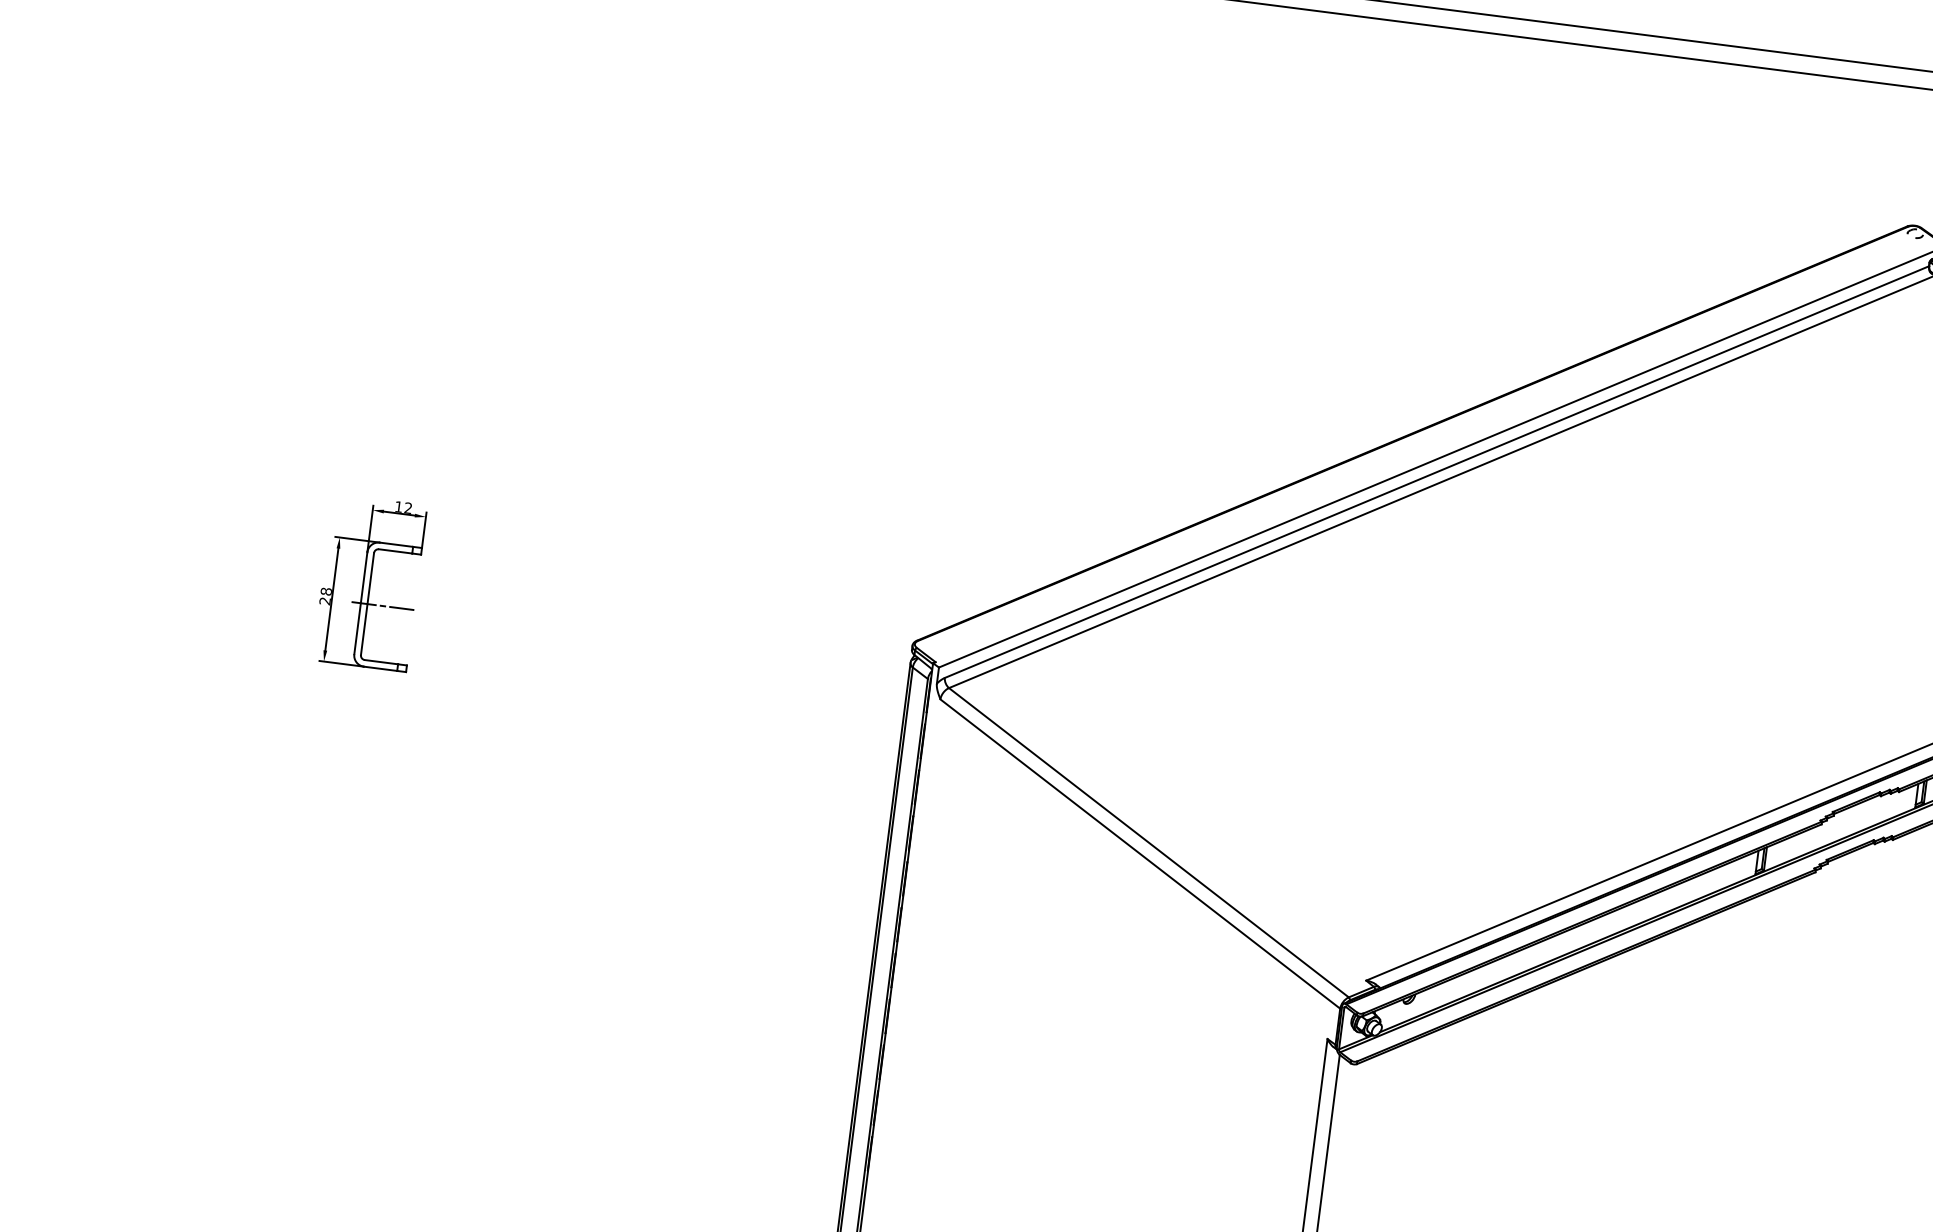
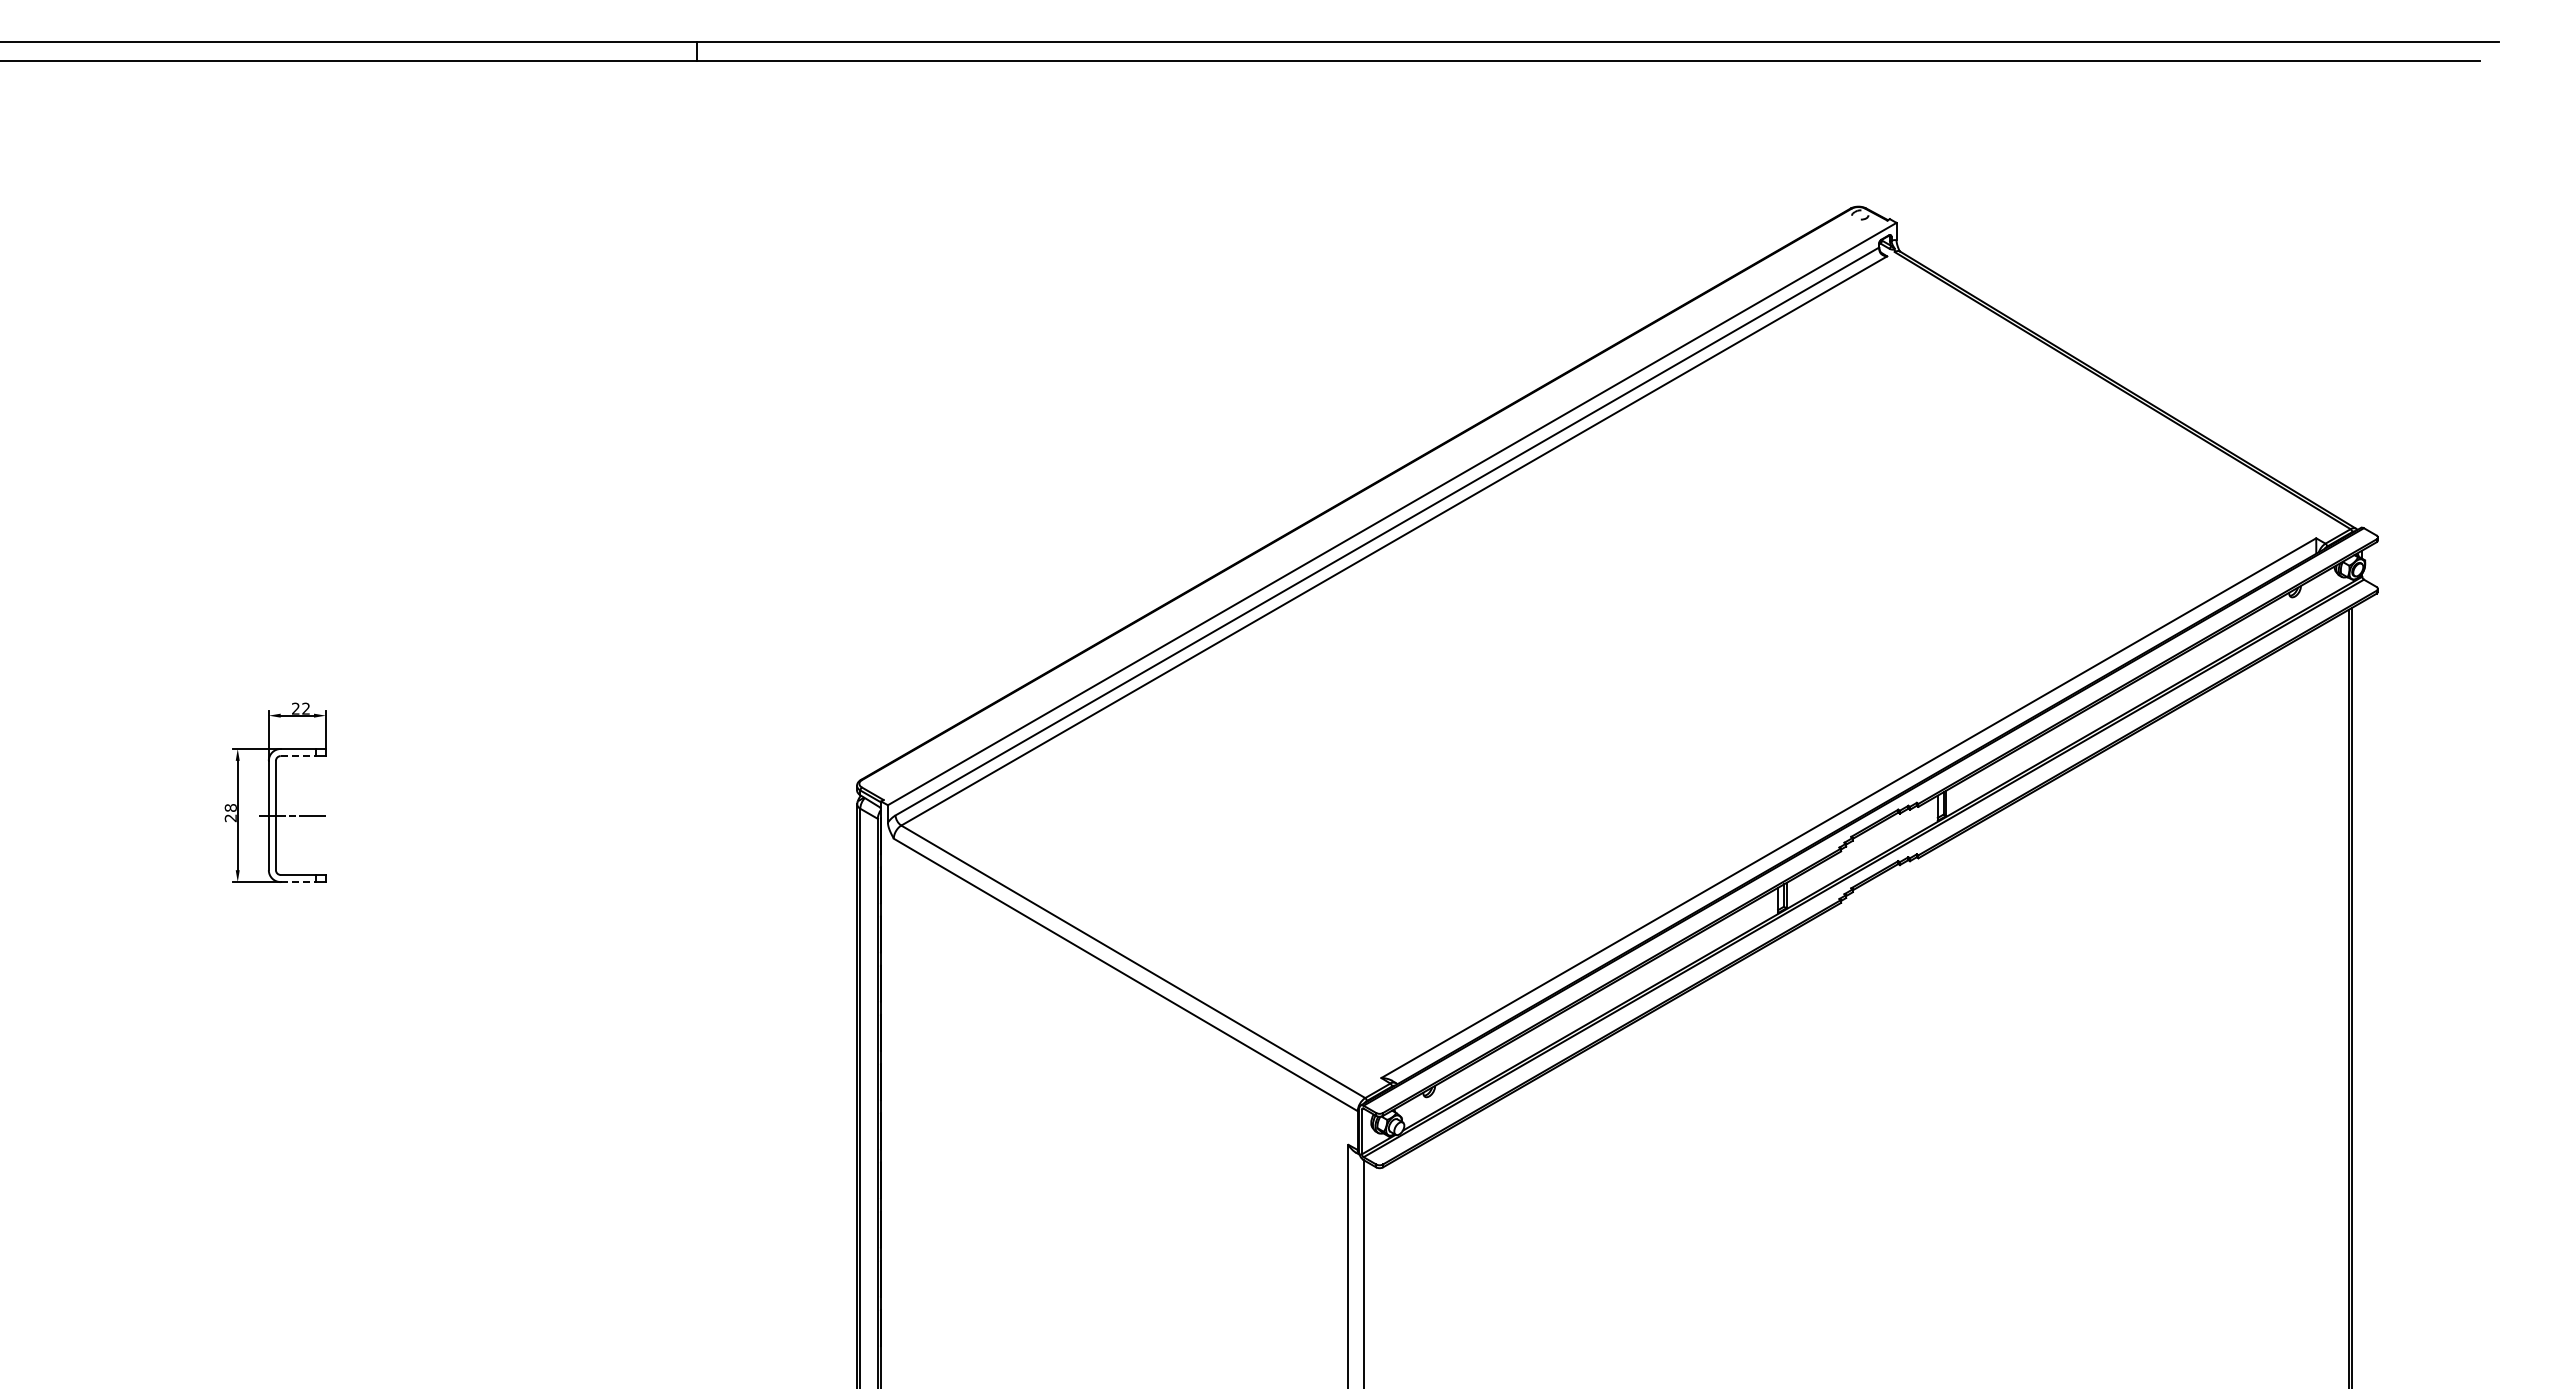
text: (398, 506) -> (295, 708), 12 -> 22
line: (395, 551) -> (298, 756), solid -> dashed
line: (380, 669) -> (298, 882), solid -> dashed

